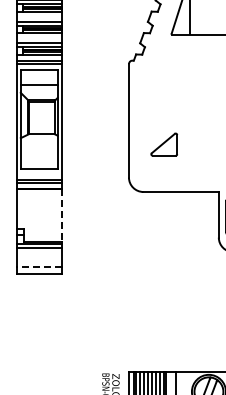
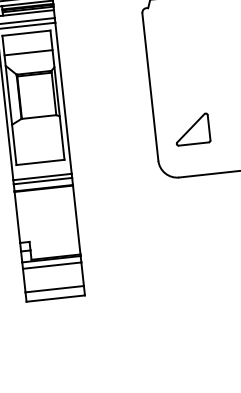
part: (163, 144) -> (191, 129), moved
line: (62, 216) -> (77, 220), dashed -> solid
line: (39, 266) -> (54, 289), dashed -> solid

